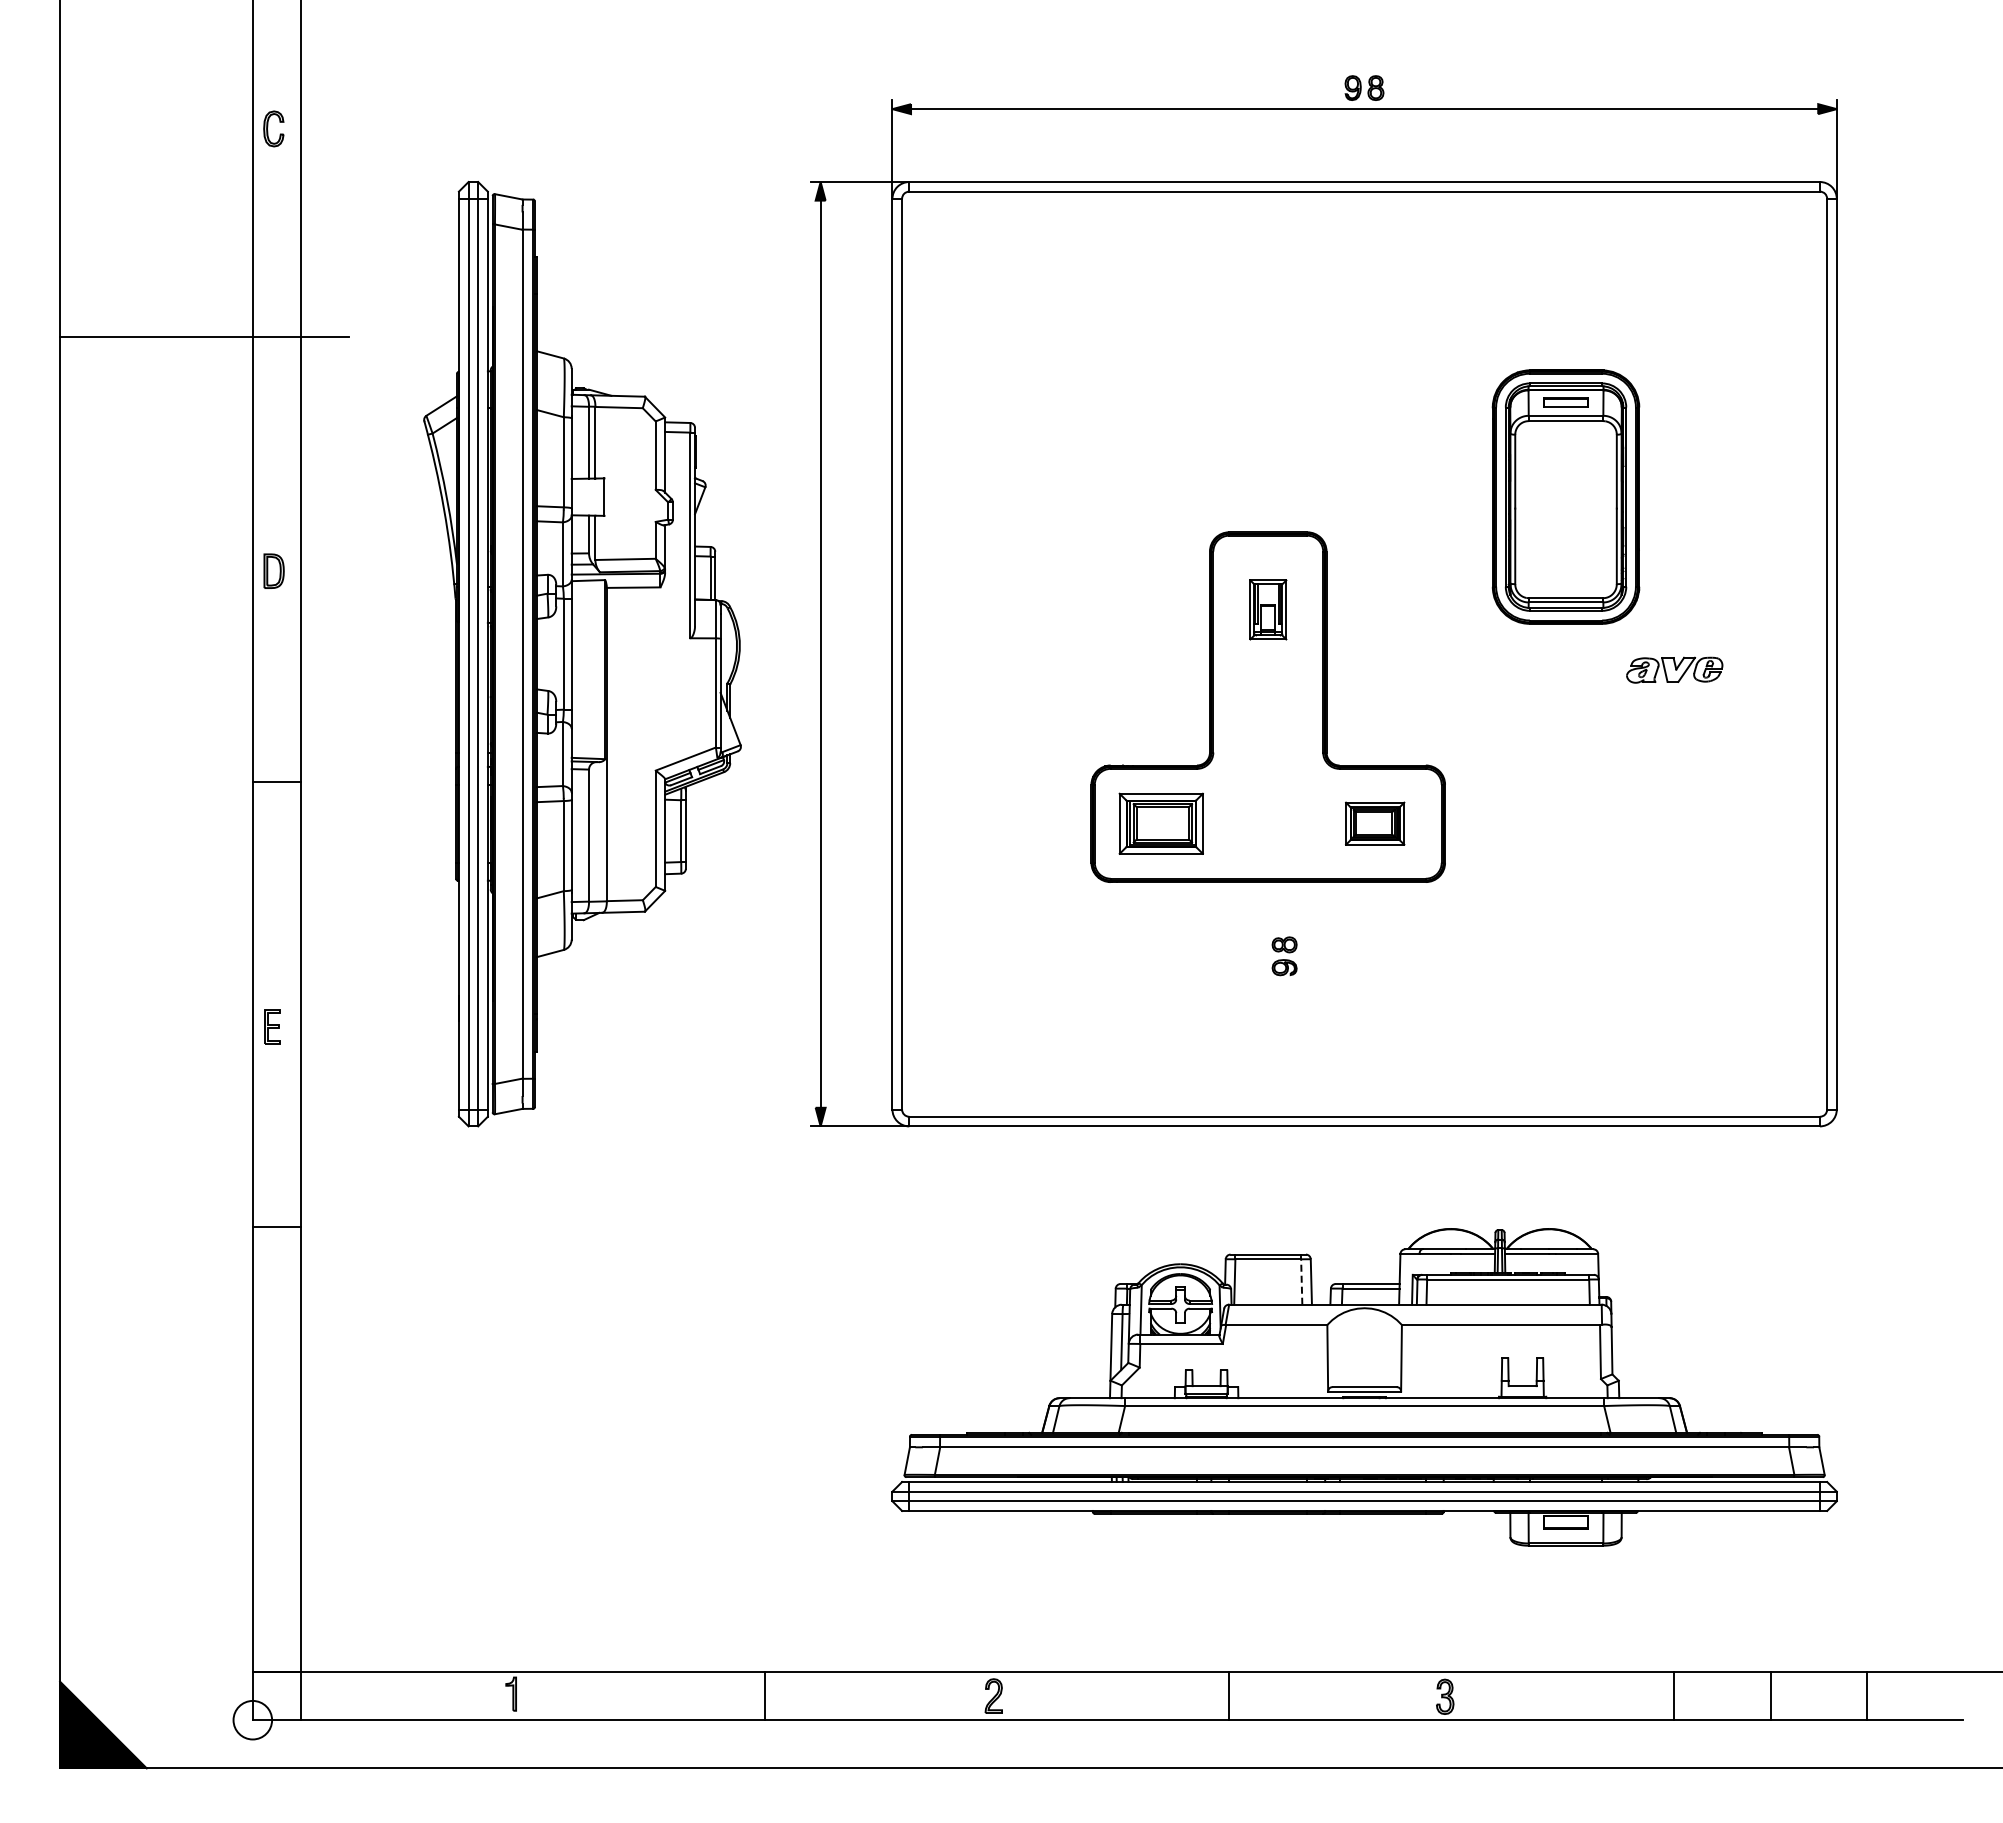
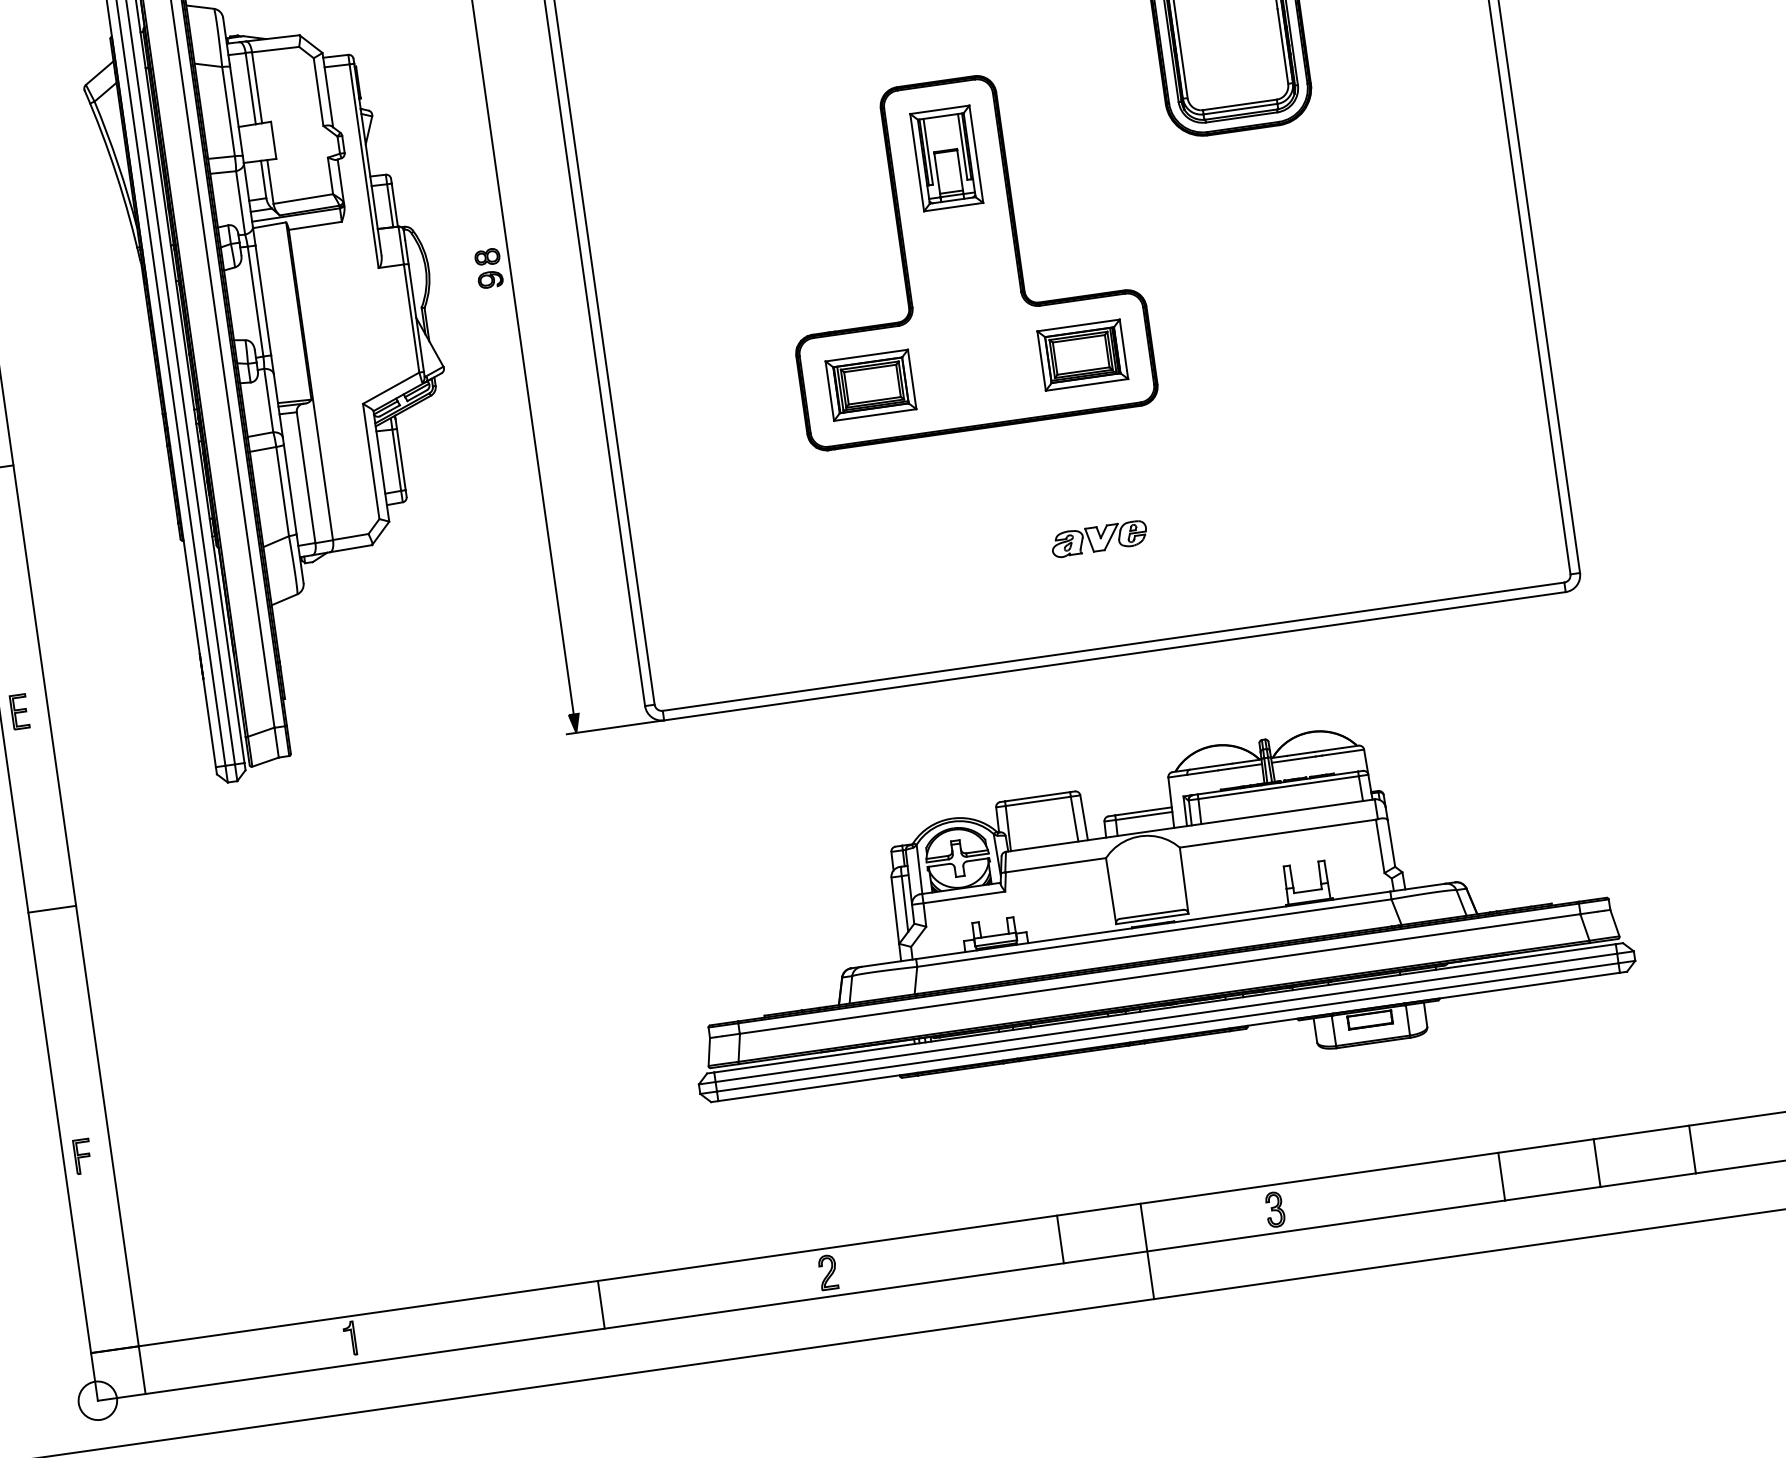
part: (1268, 609) -> (946, 158), size x1.67
part: (1674, 669) -> (1099, 538), moved
part: (1374, 823) -> (1082, 354), size x1.43
part: (1284, 956) -> (488, 268), moved
line: (1301, 1282) -> (1074, 819), dashed -> solid
part: (272, 1475) -> (82, 1155), added
line: (1312, 1720) -> (1147, 1251), added

